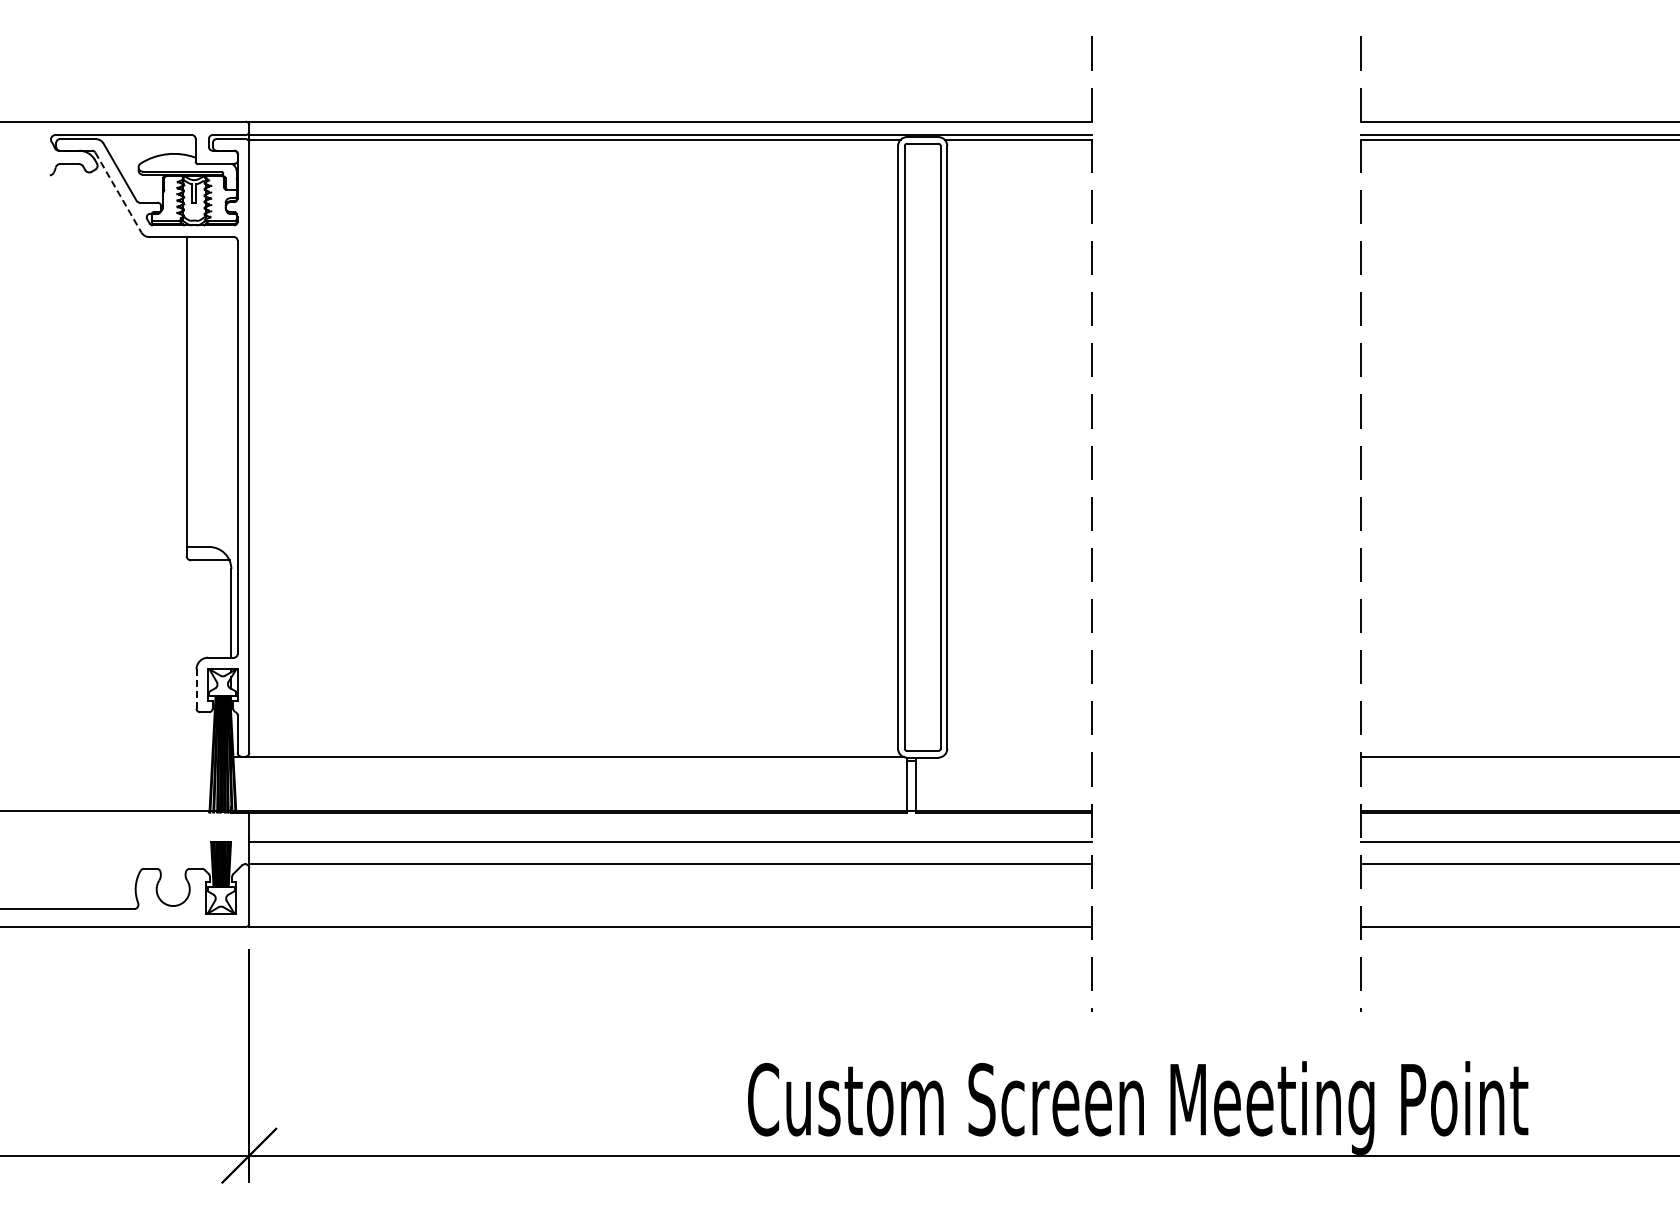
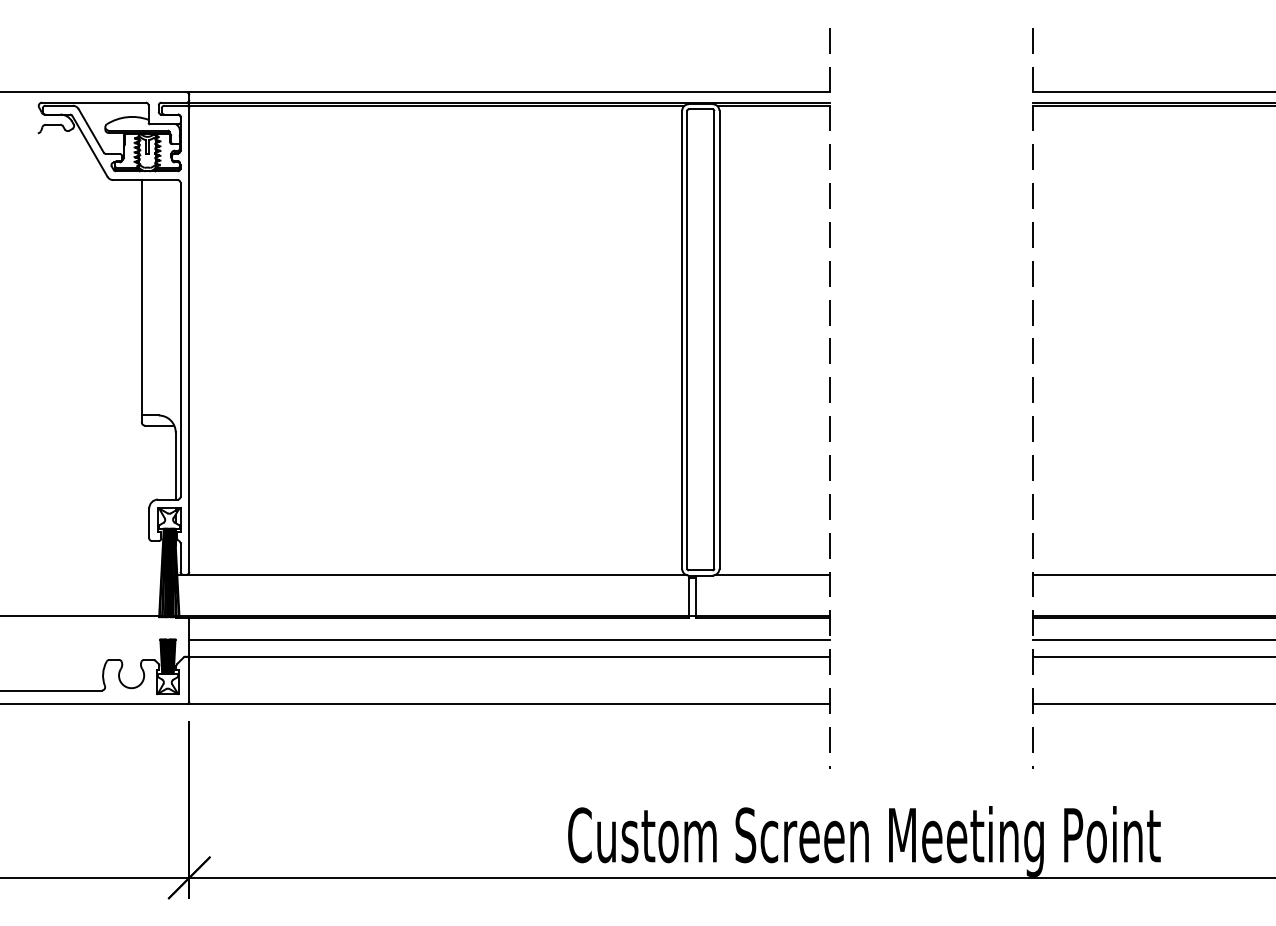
line: (118, 193) -> (90, 147), dashed -> solid
line: (196, 689) -> (149, 523), dashed -> solid
line: (1016, 757) -> (772, 575), added

